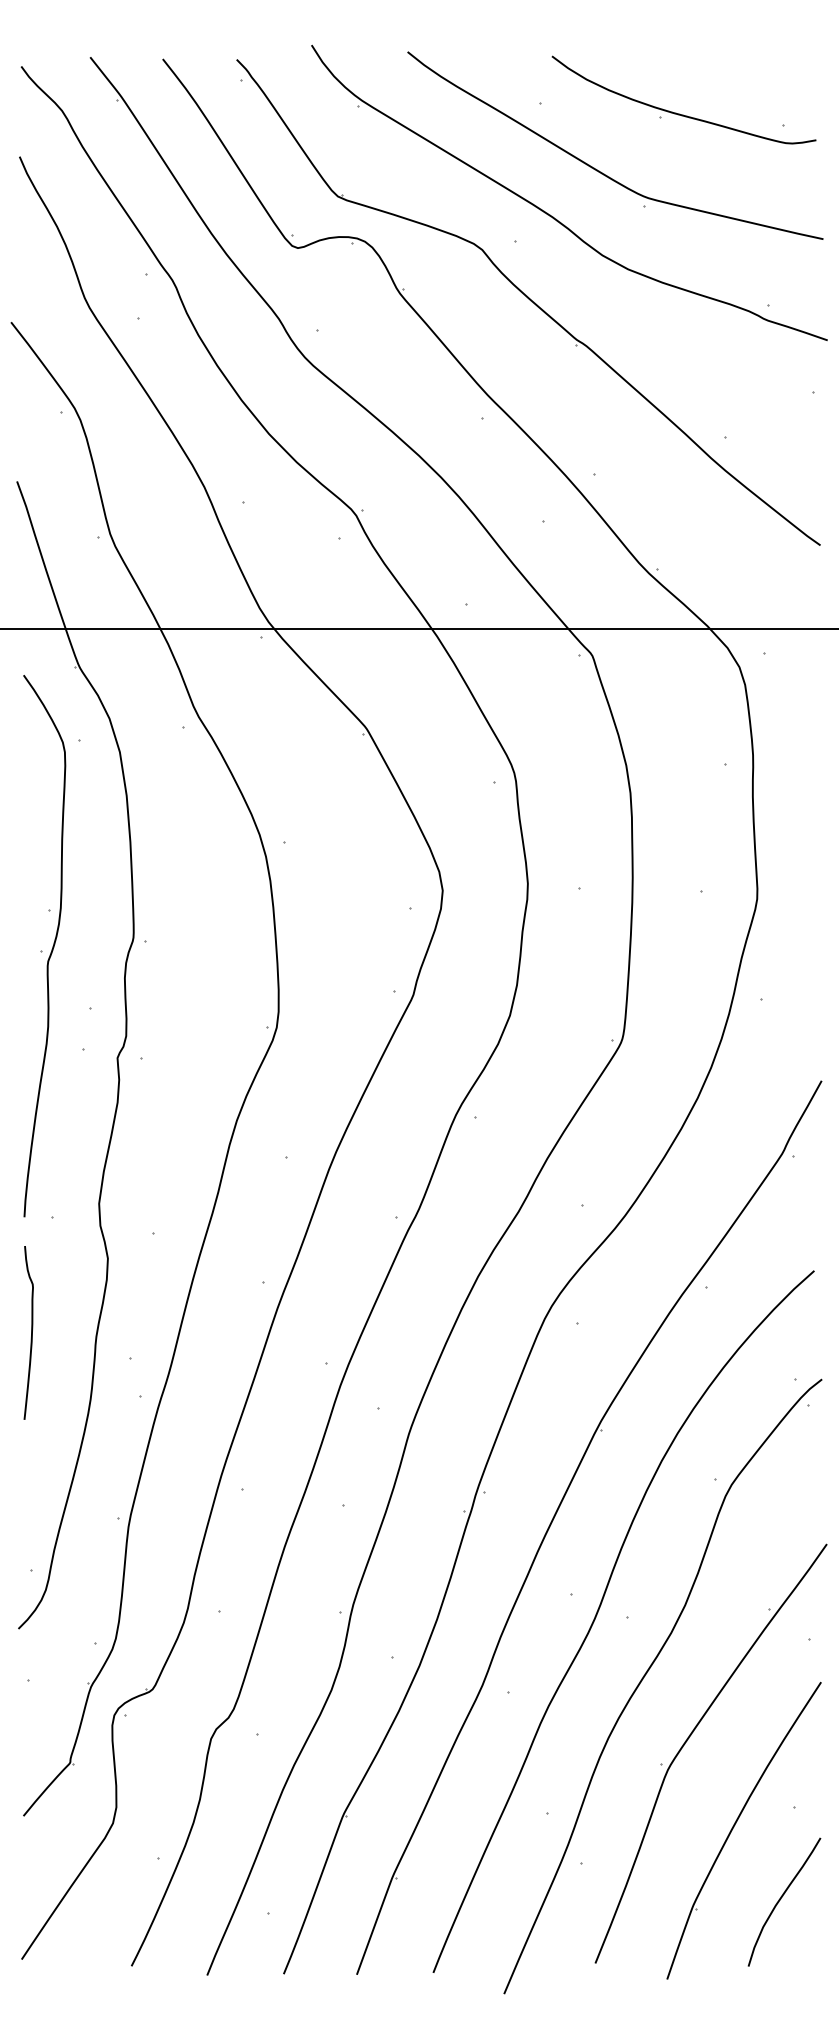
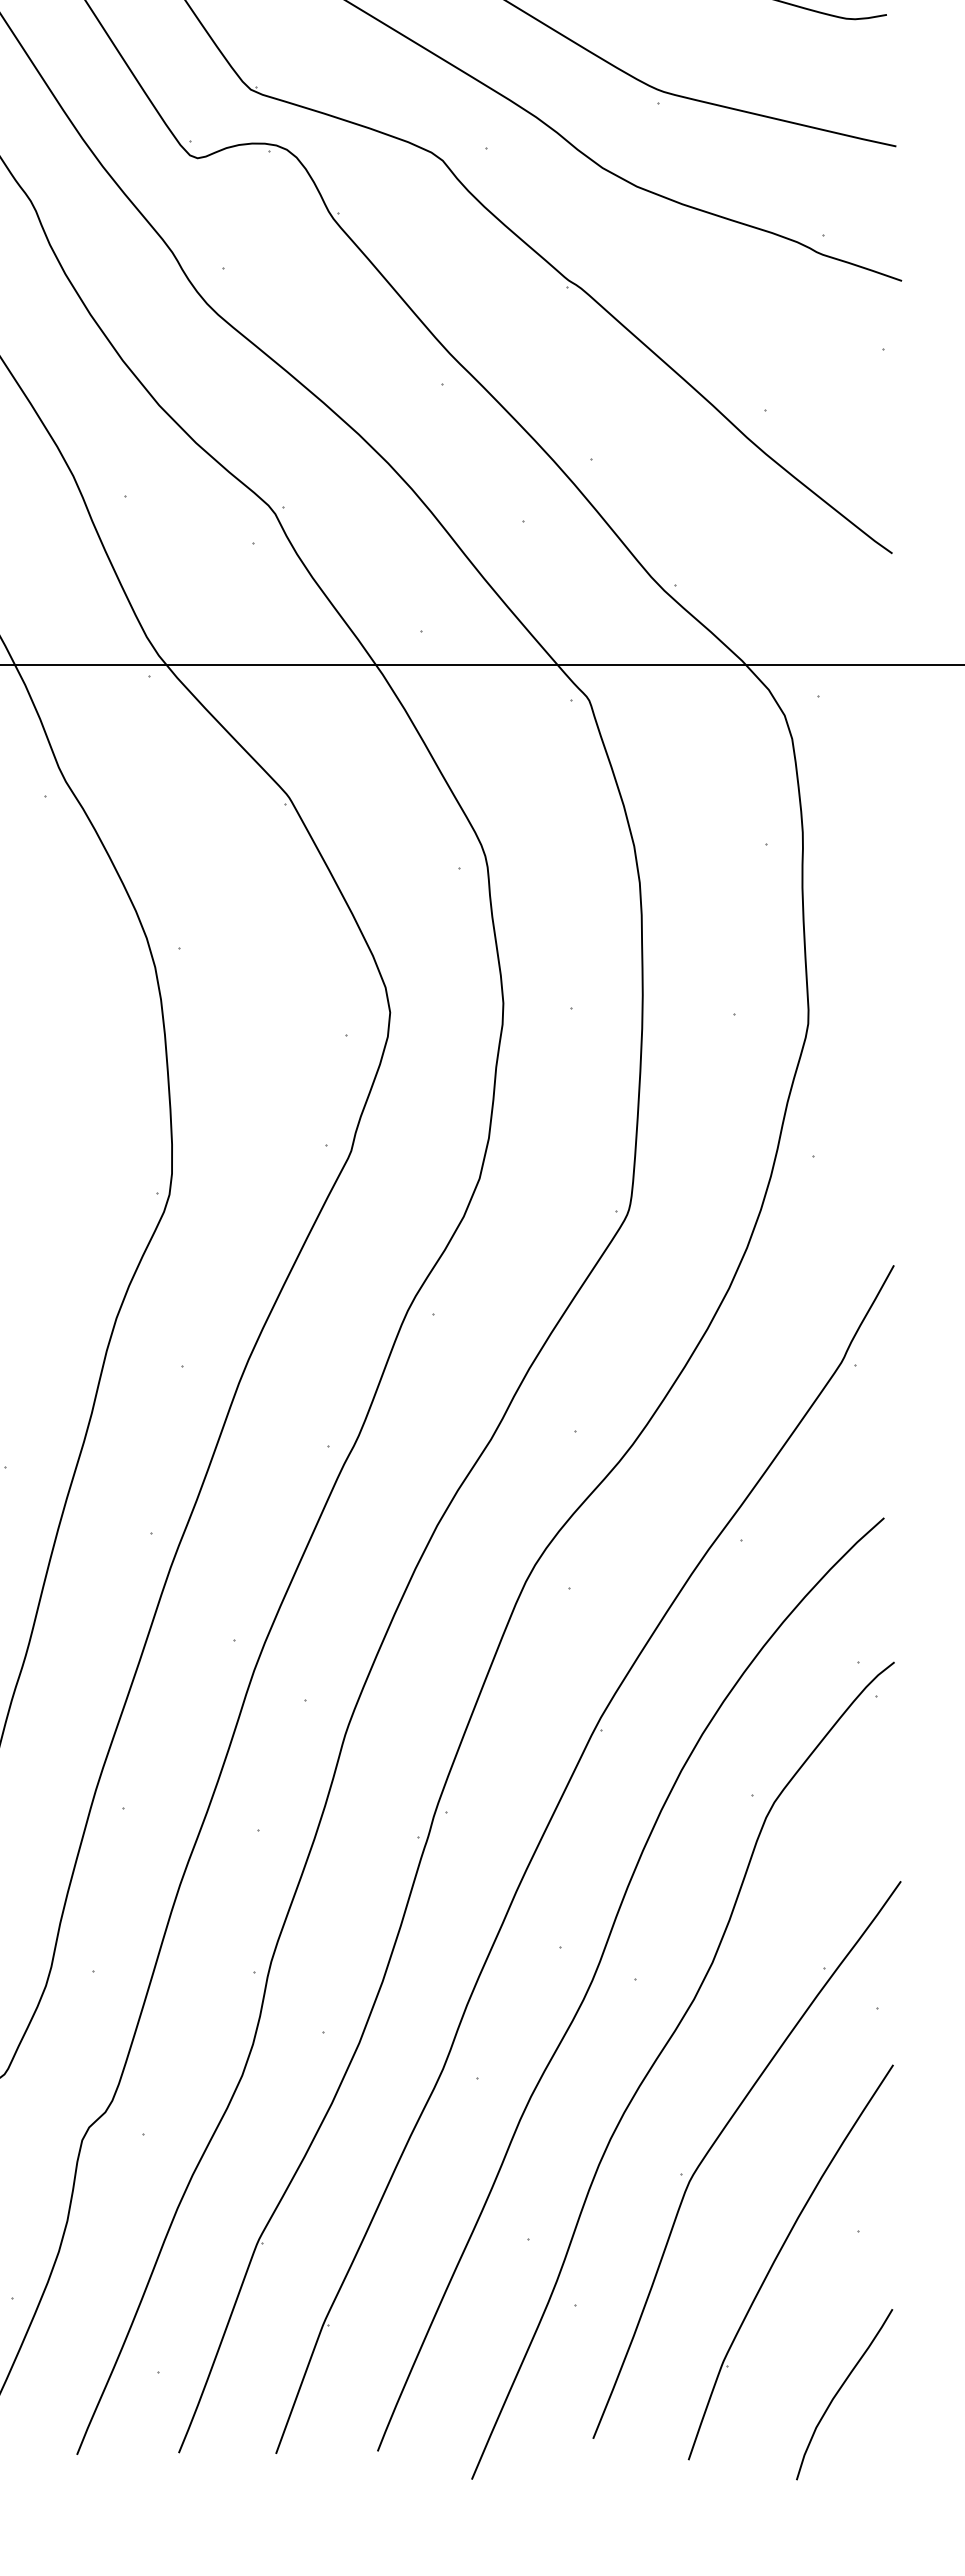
curve: (781, 1899) -> (840, 2391), moved

